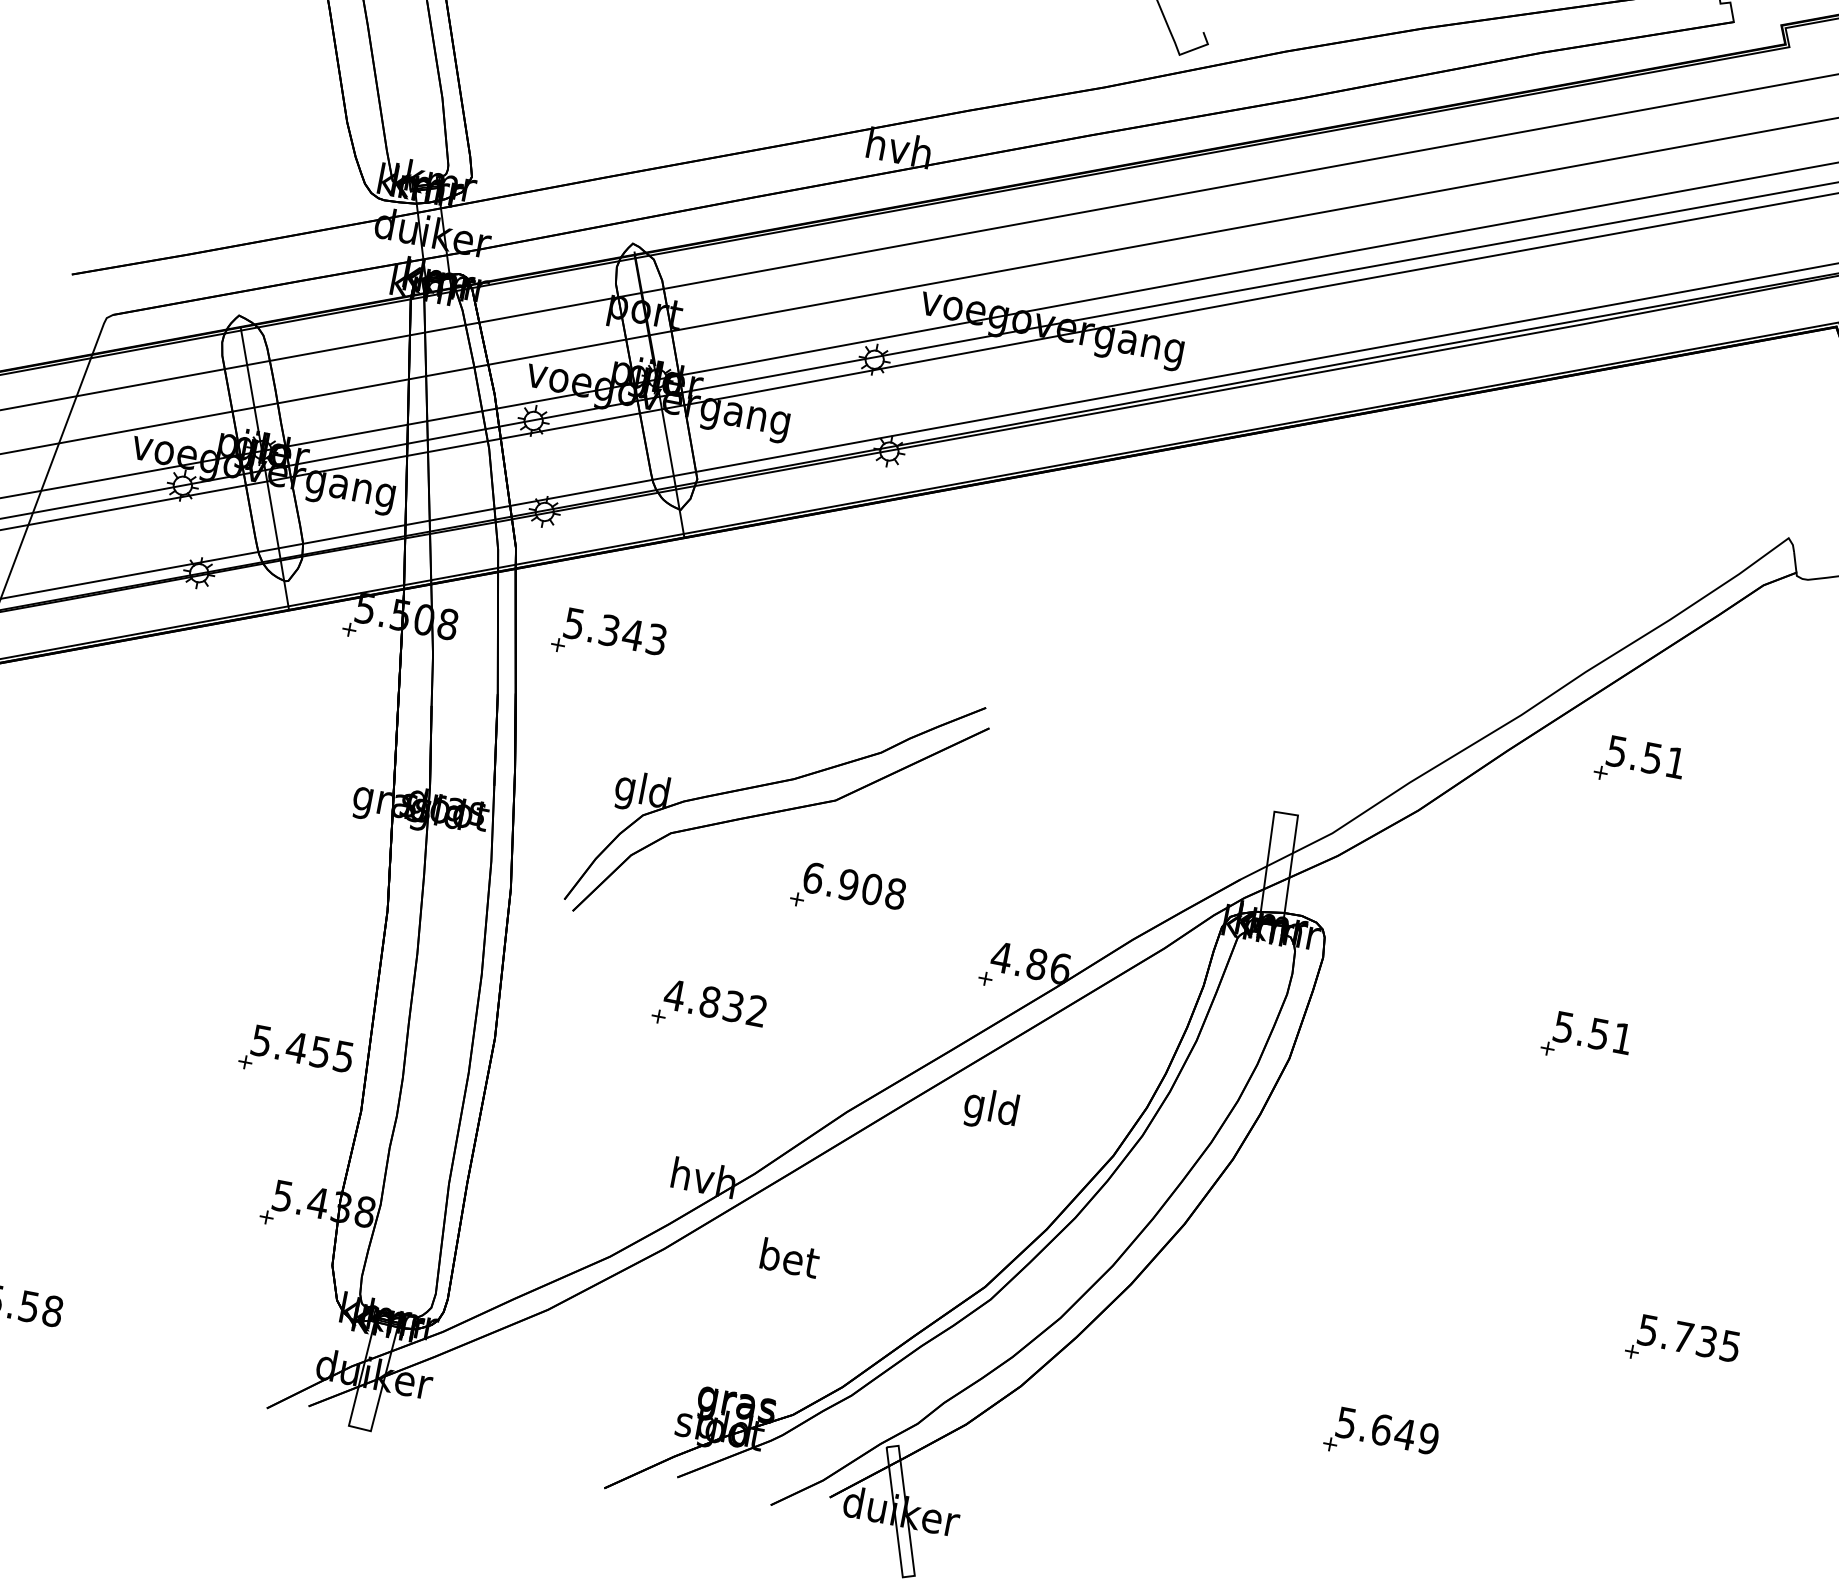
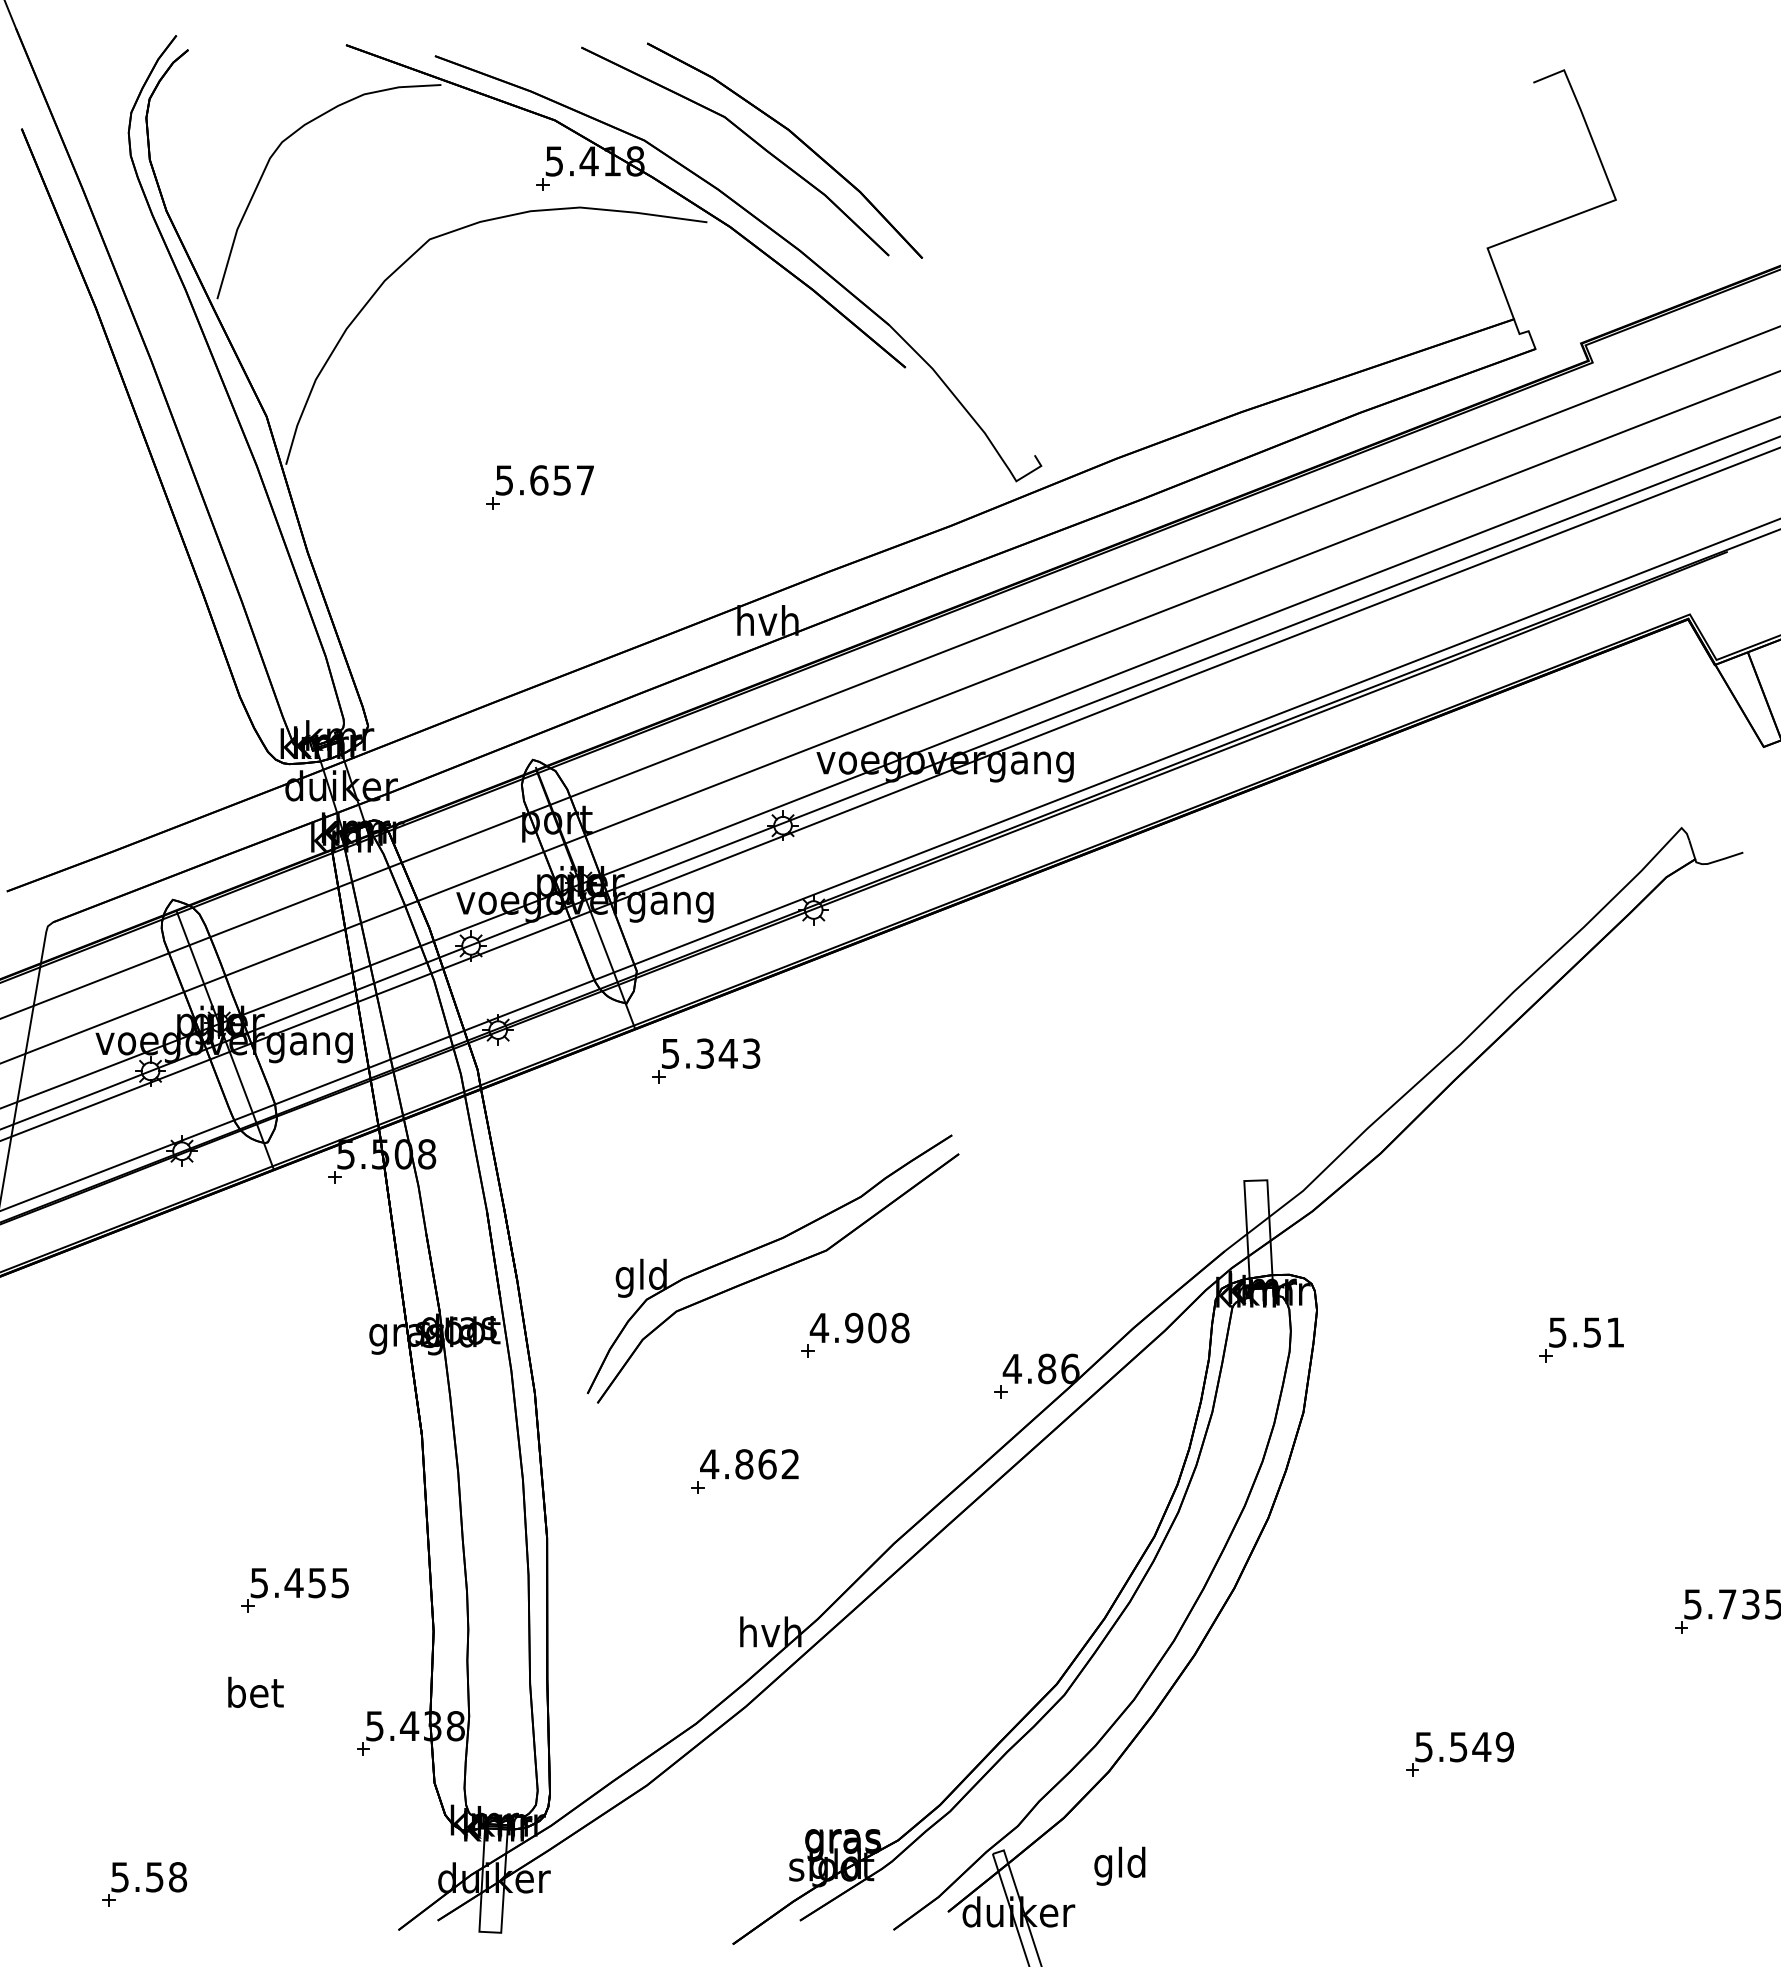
part: (609, 637) -> (706, 1060), moved
part: (1639, 763) -> (1581, 1068), removed
text: (813, 877) -> (819, 1327), 6.908 -> 4.908
text: (733, 1006) -> (767, 1464), 4.832 -> 4.862
part: (295, 1055) -> (294, 1590), moved
text: (990, 1109) -> (1119, 1865), moved
text: (789, 1257) -> (255, 1691), moved
text: (1381, 1429) -> (1458, 1746), 5.649 -> 5.549

